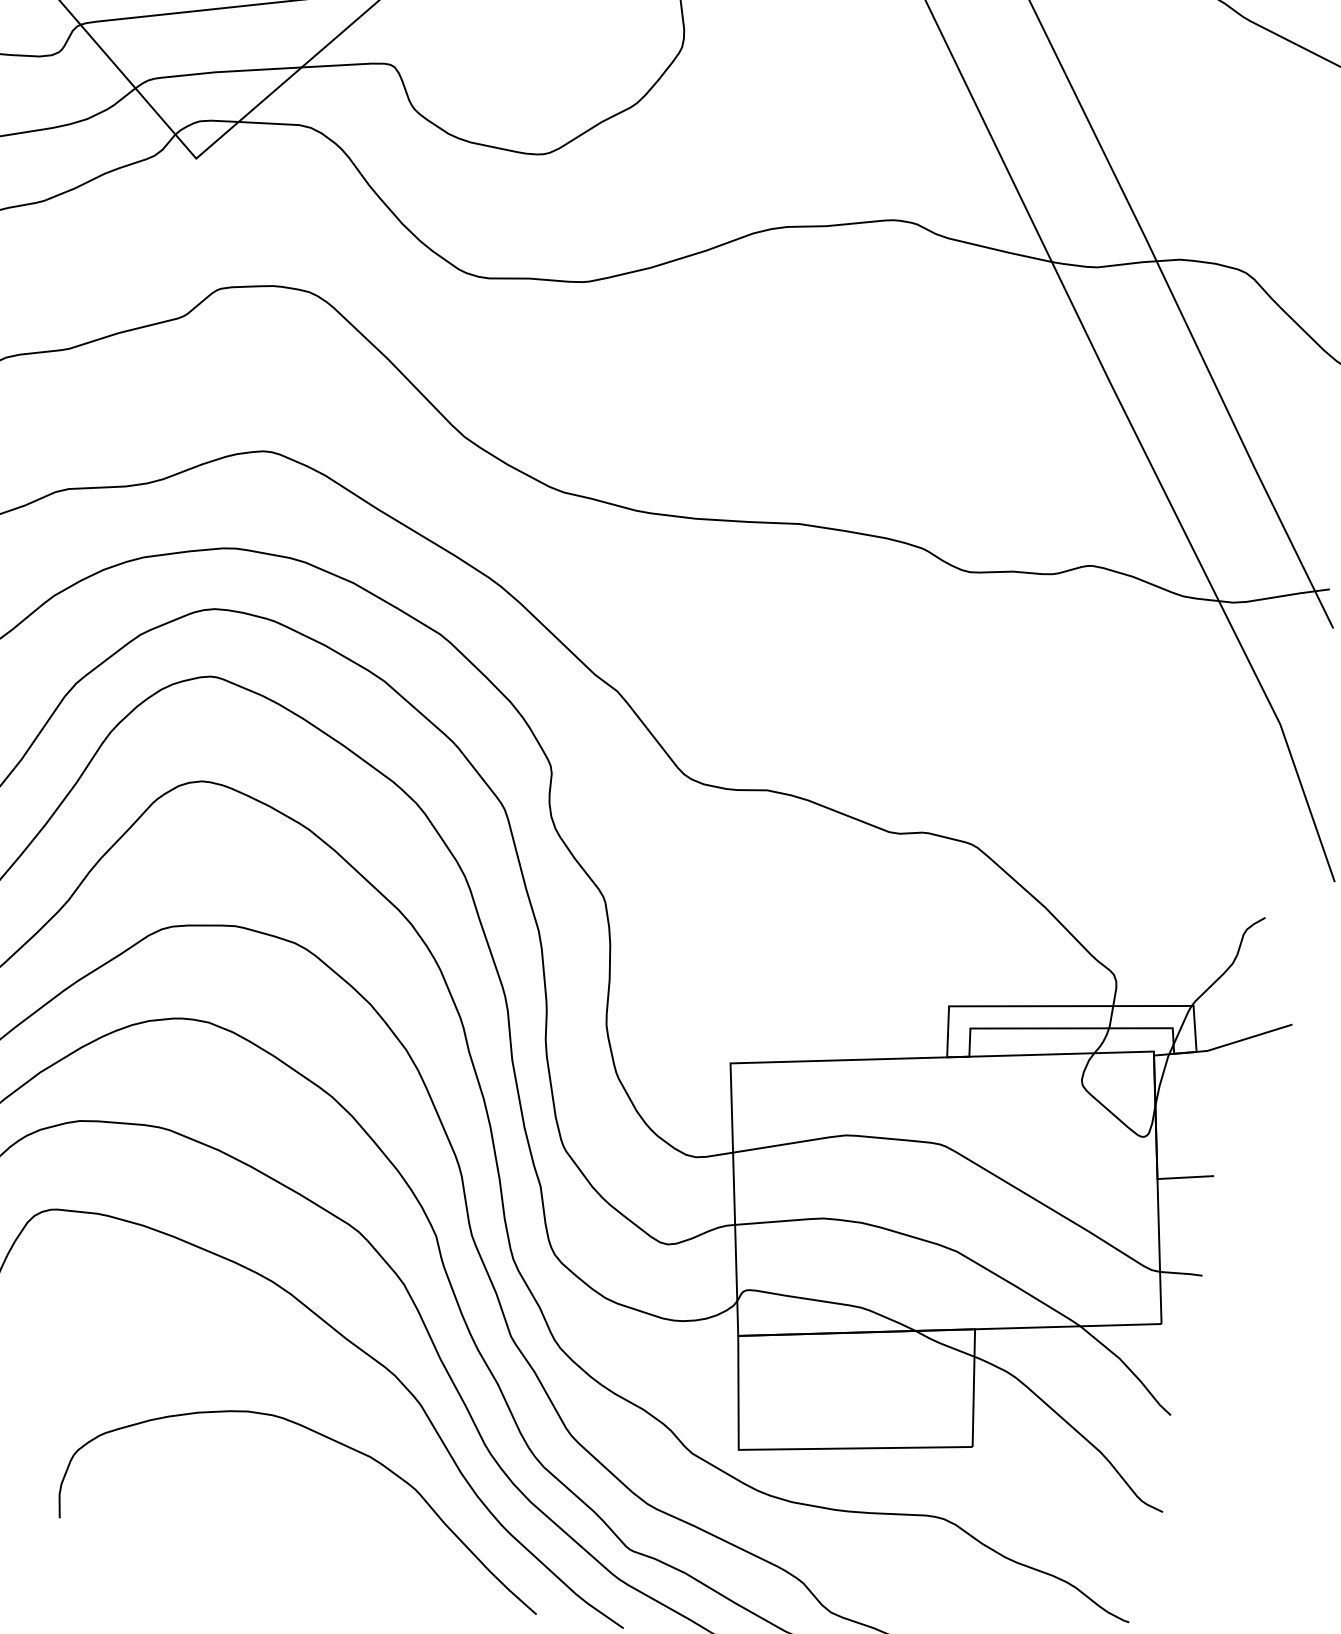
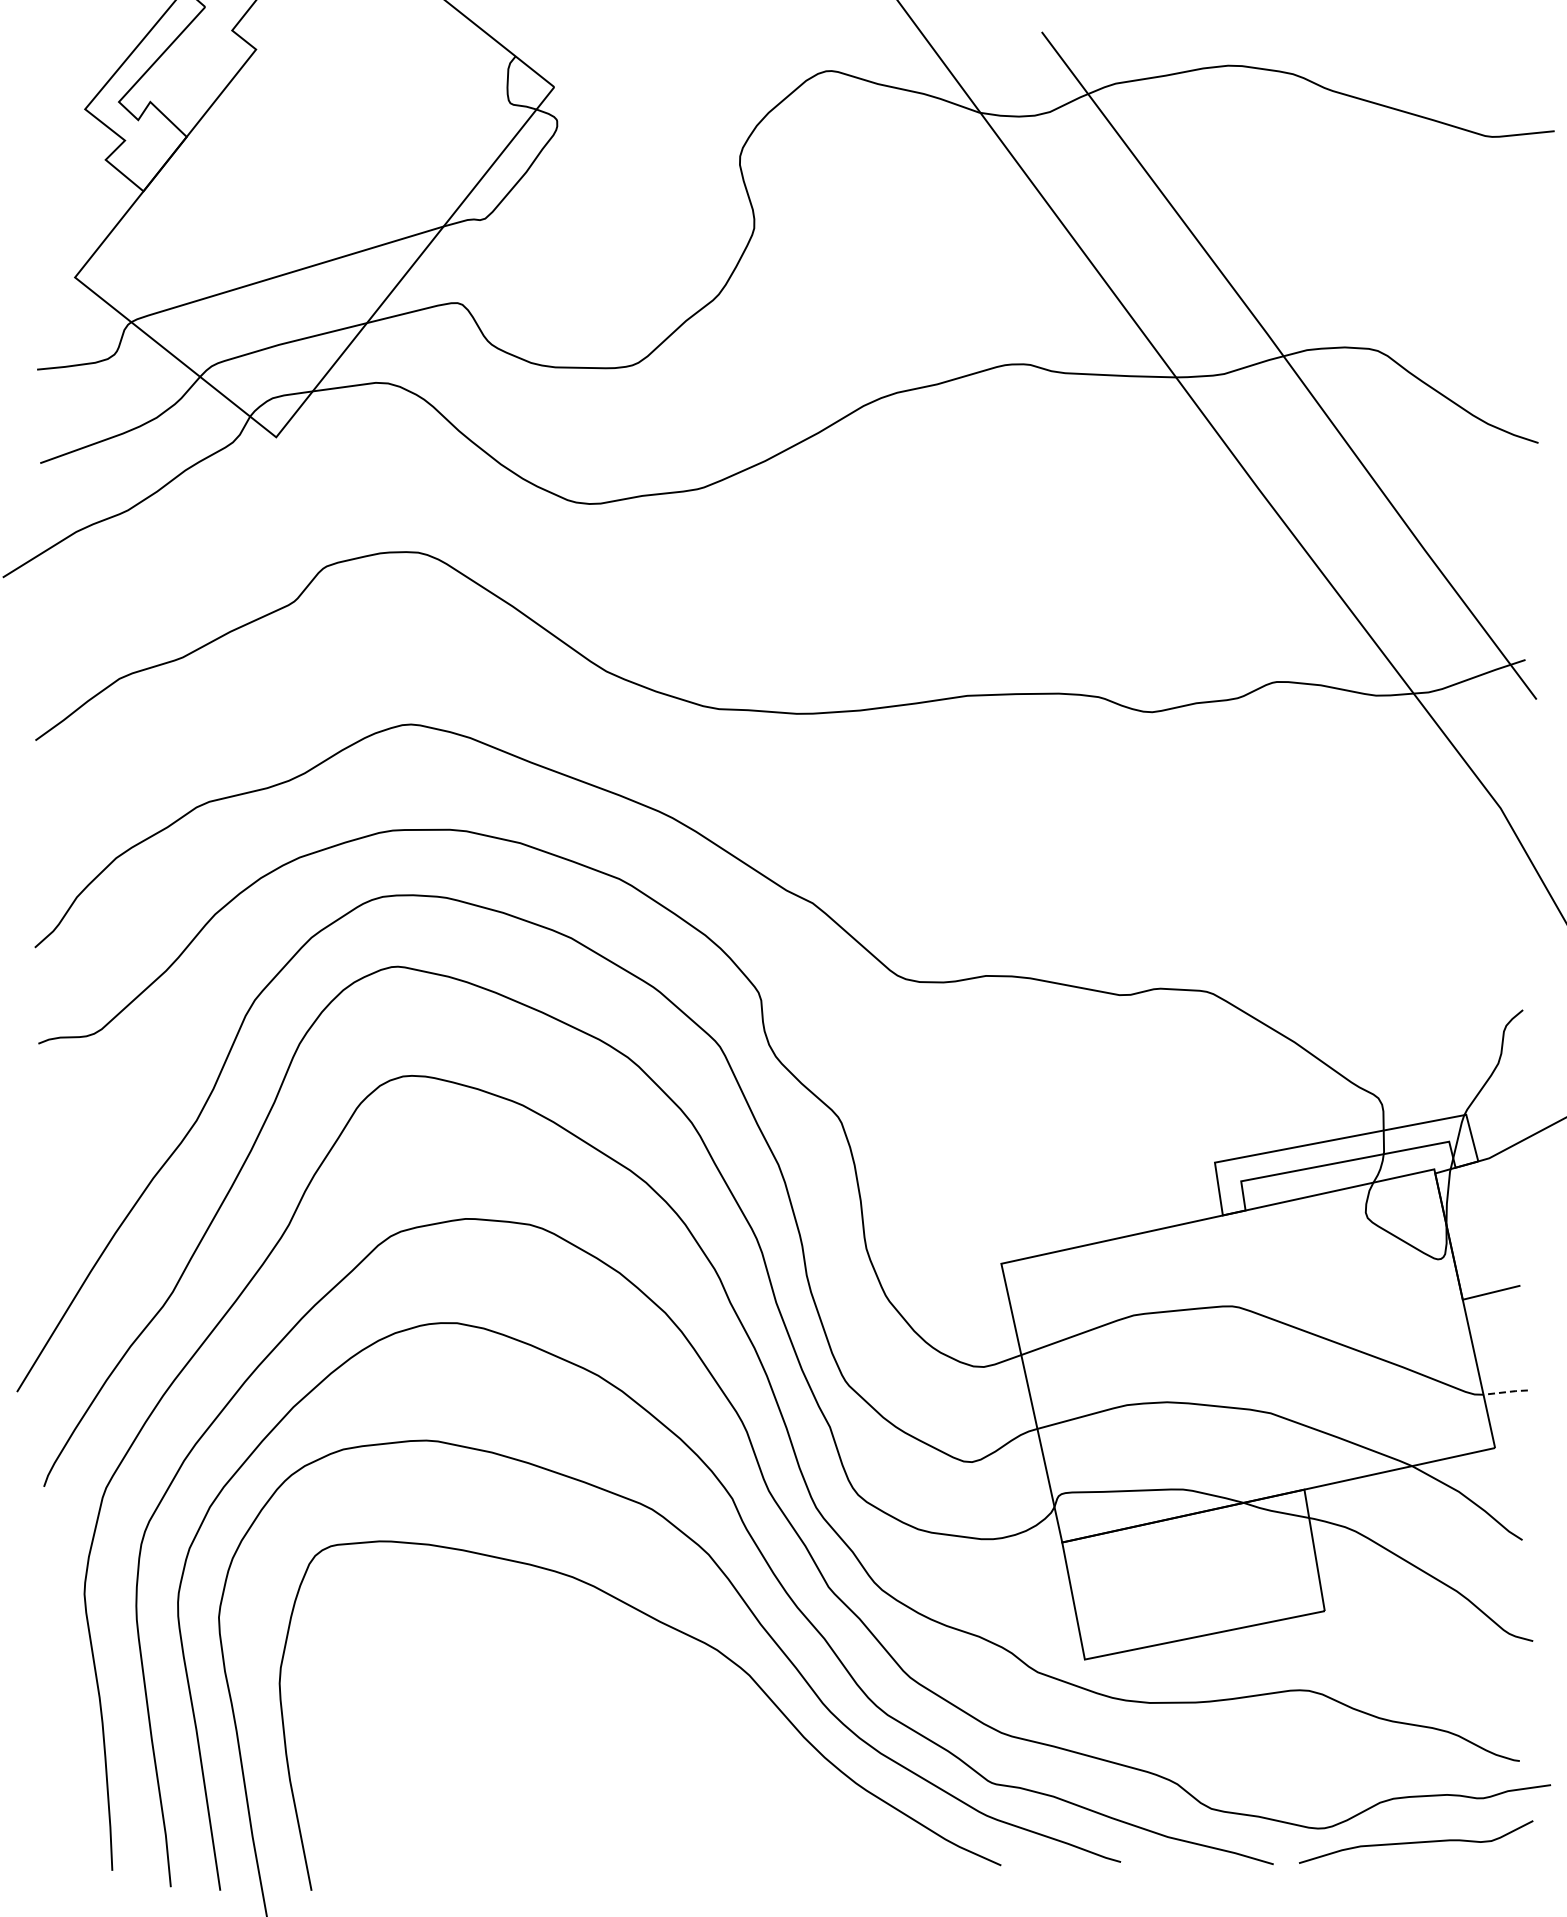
line: (1182, 1273) -> (1506, 1392), solid -> dashed
curve: (333, 1441) -> (666, 1729), removed

